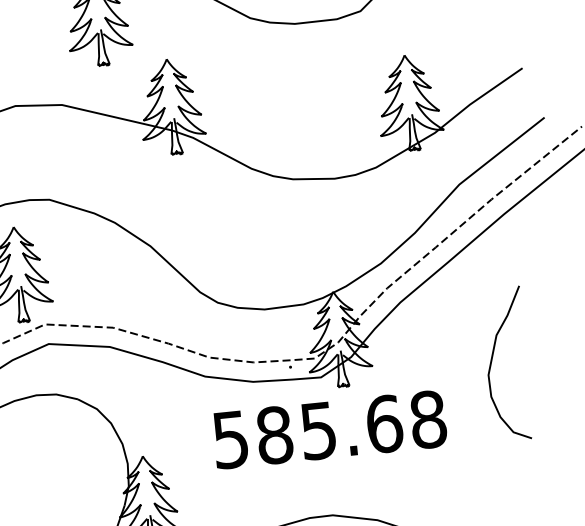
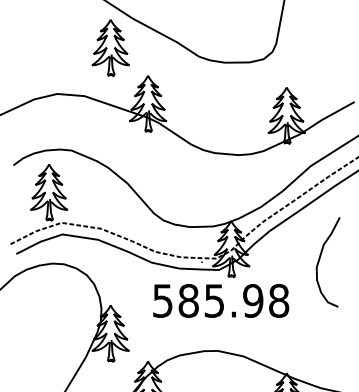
curve: (493, 360) -> (320, 259), moved
text: (384, 423) -> (253, 300), 585.68 -> 585.98

